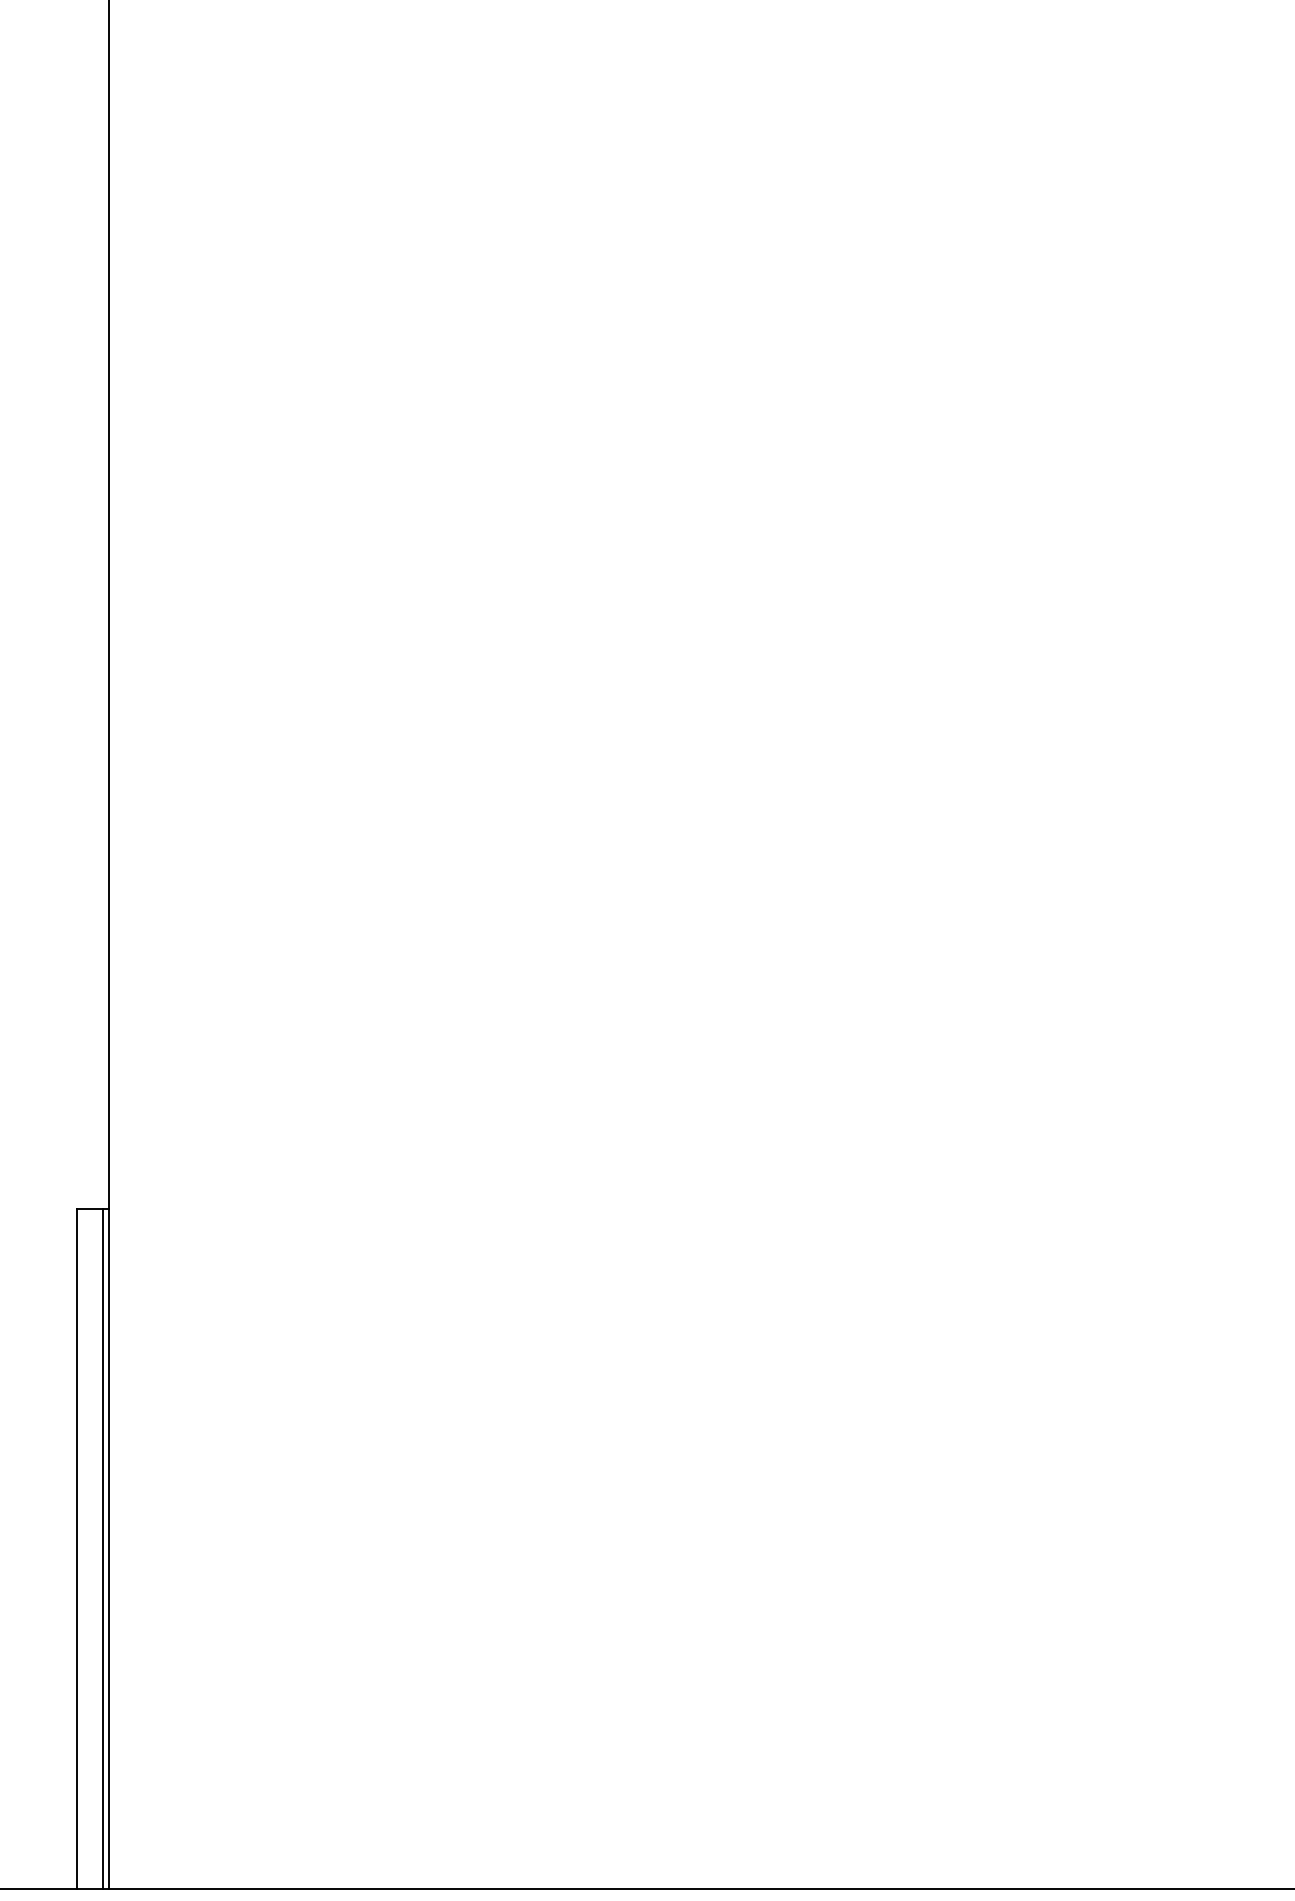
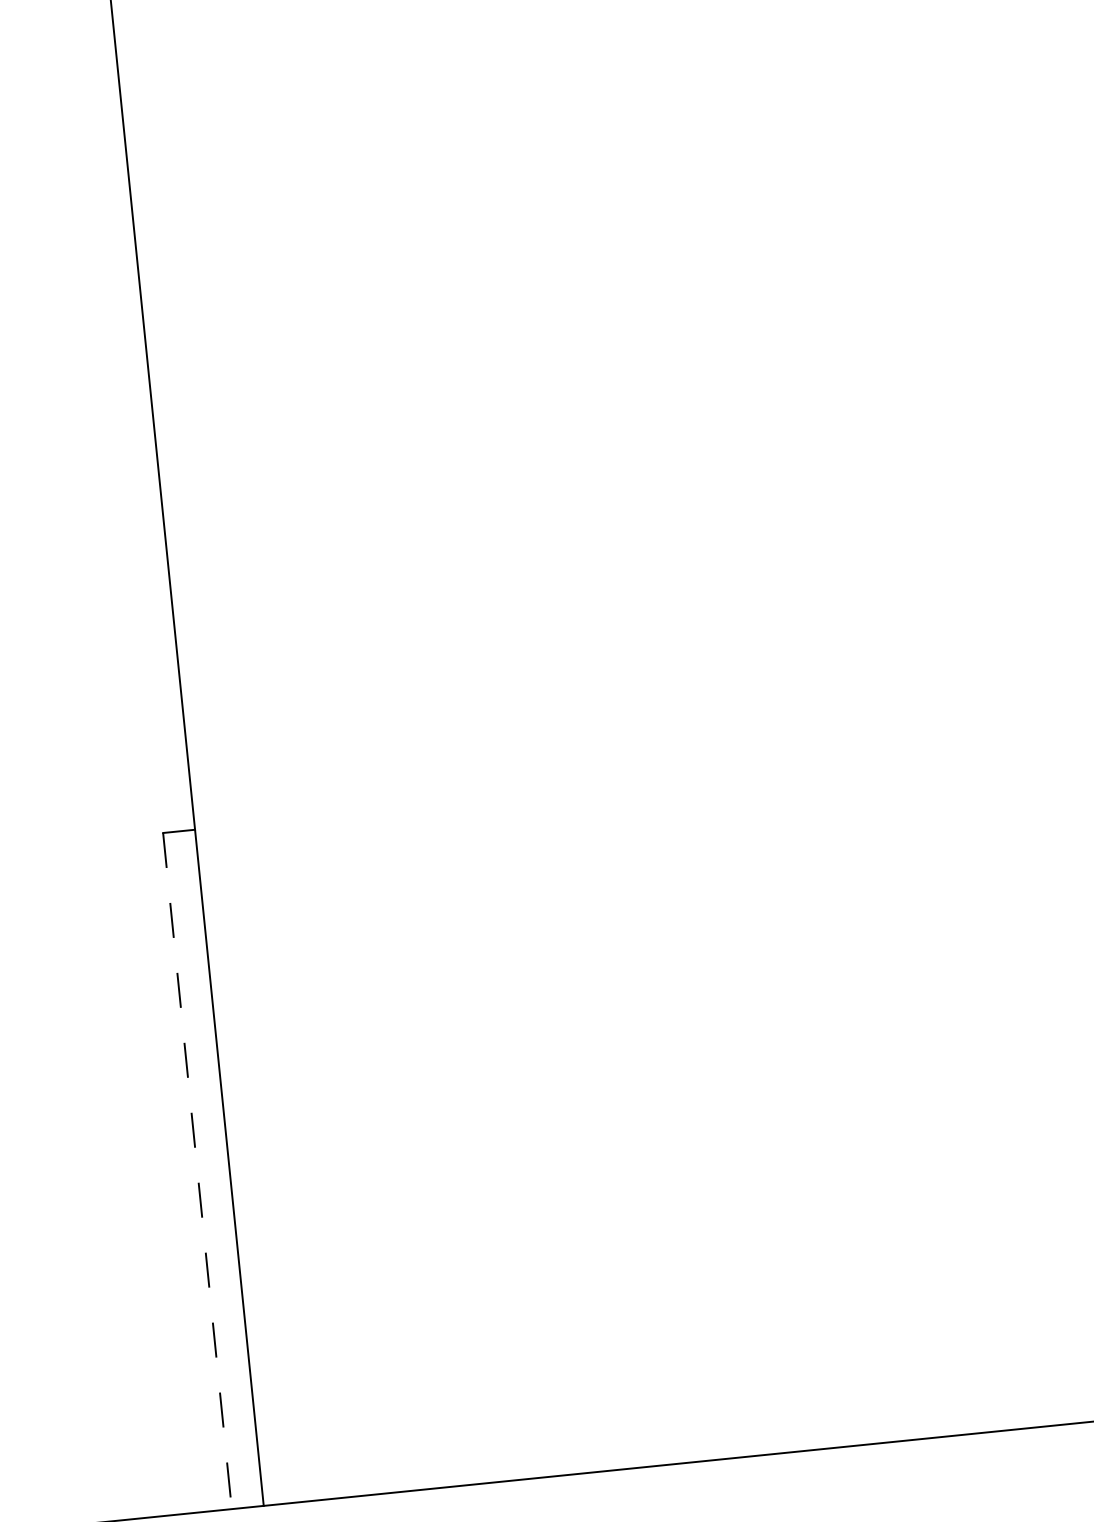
line: (76, 1548) -> (197, 1170), solid -> dashed
line: (102, 1548) -> (223, 1168), removed

